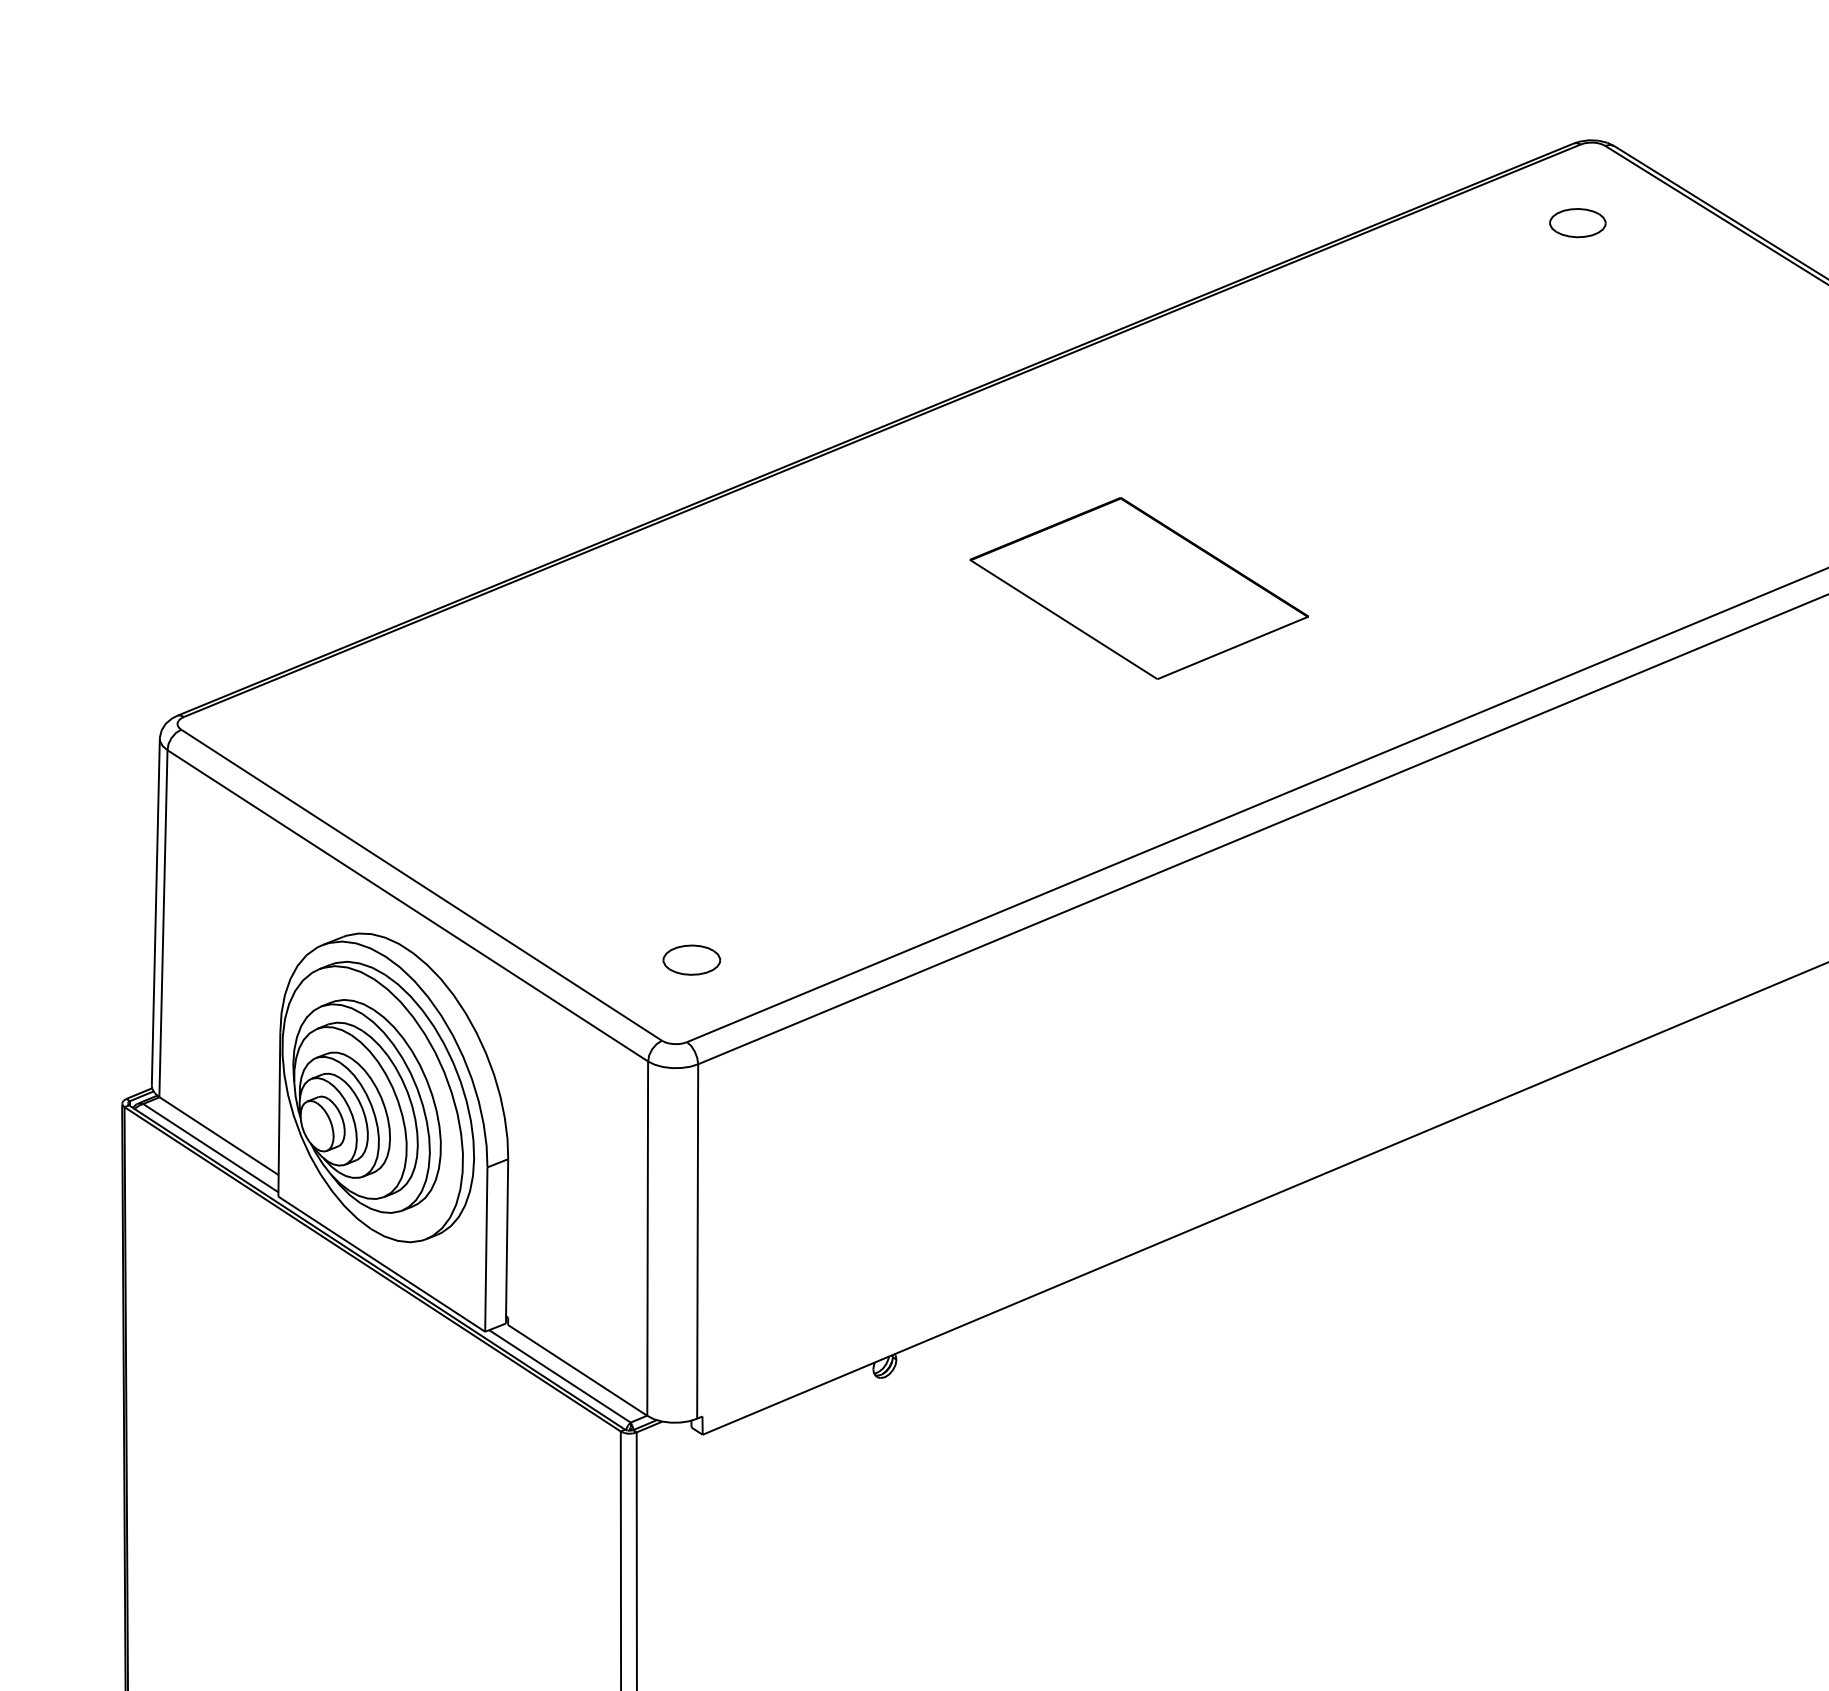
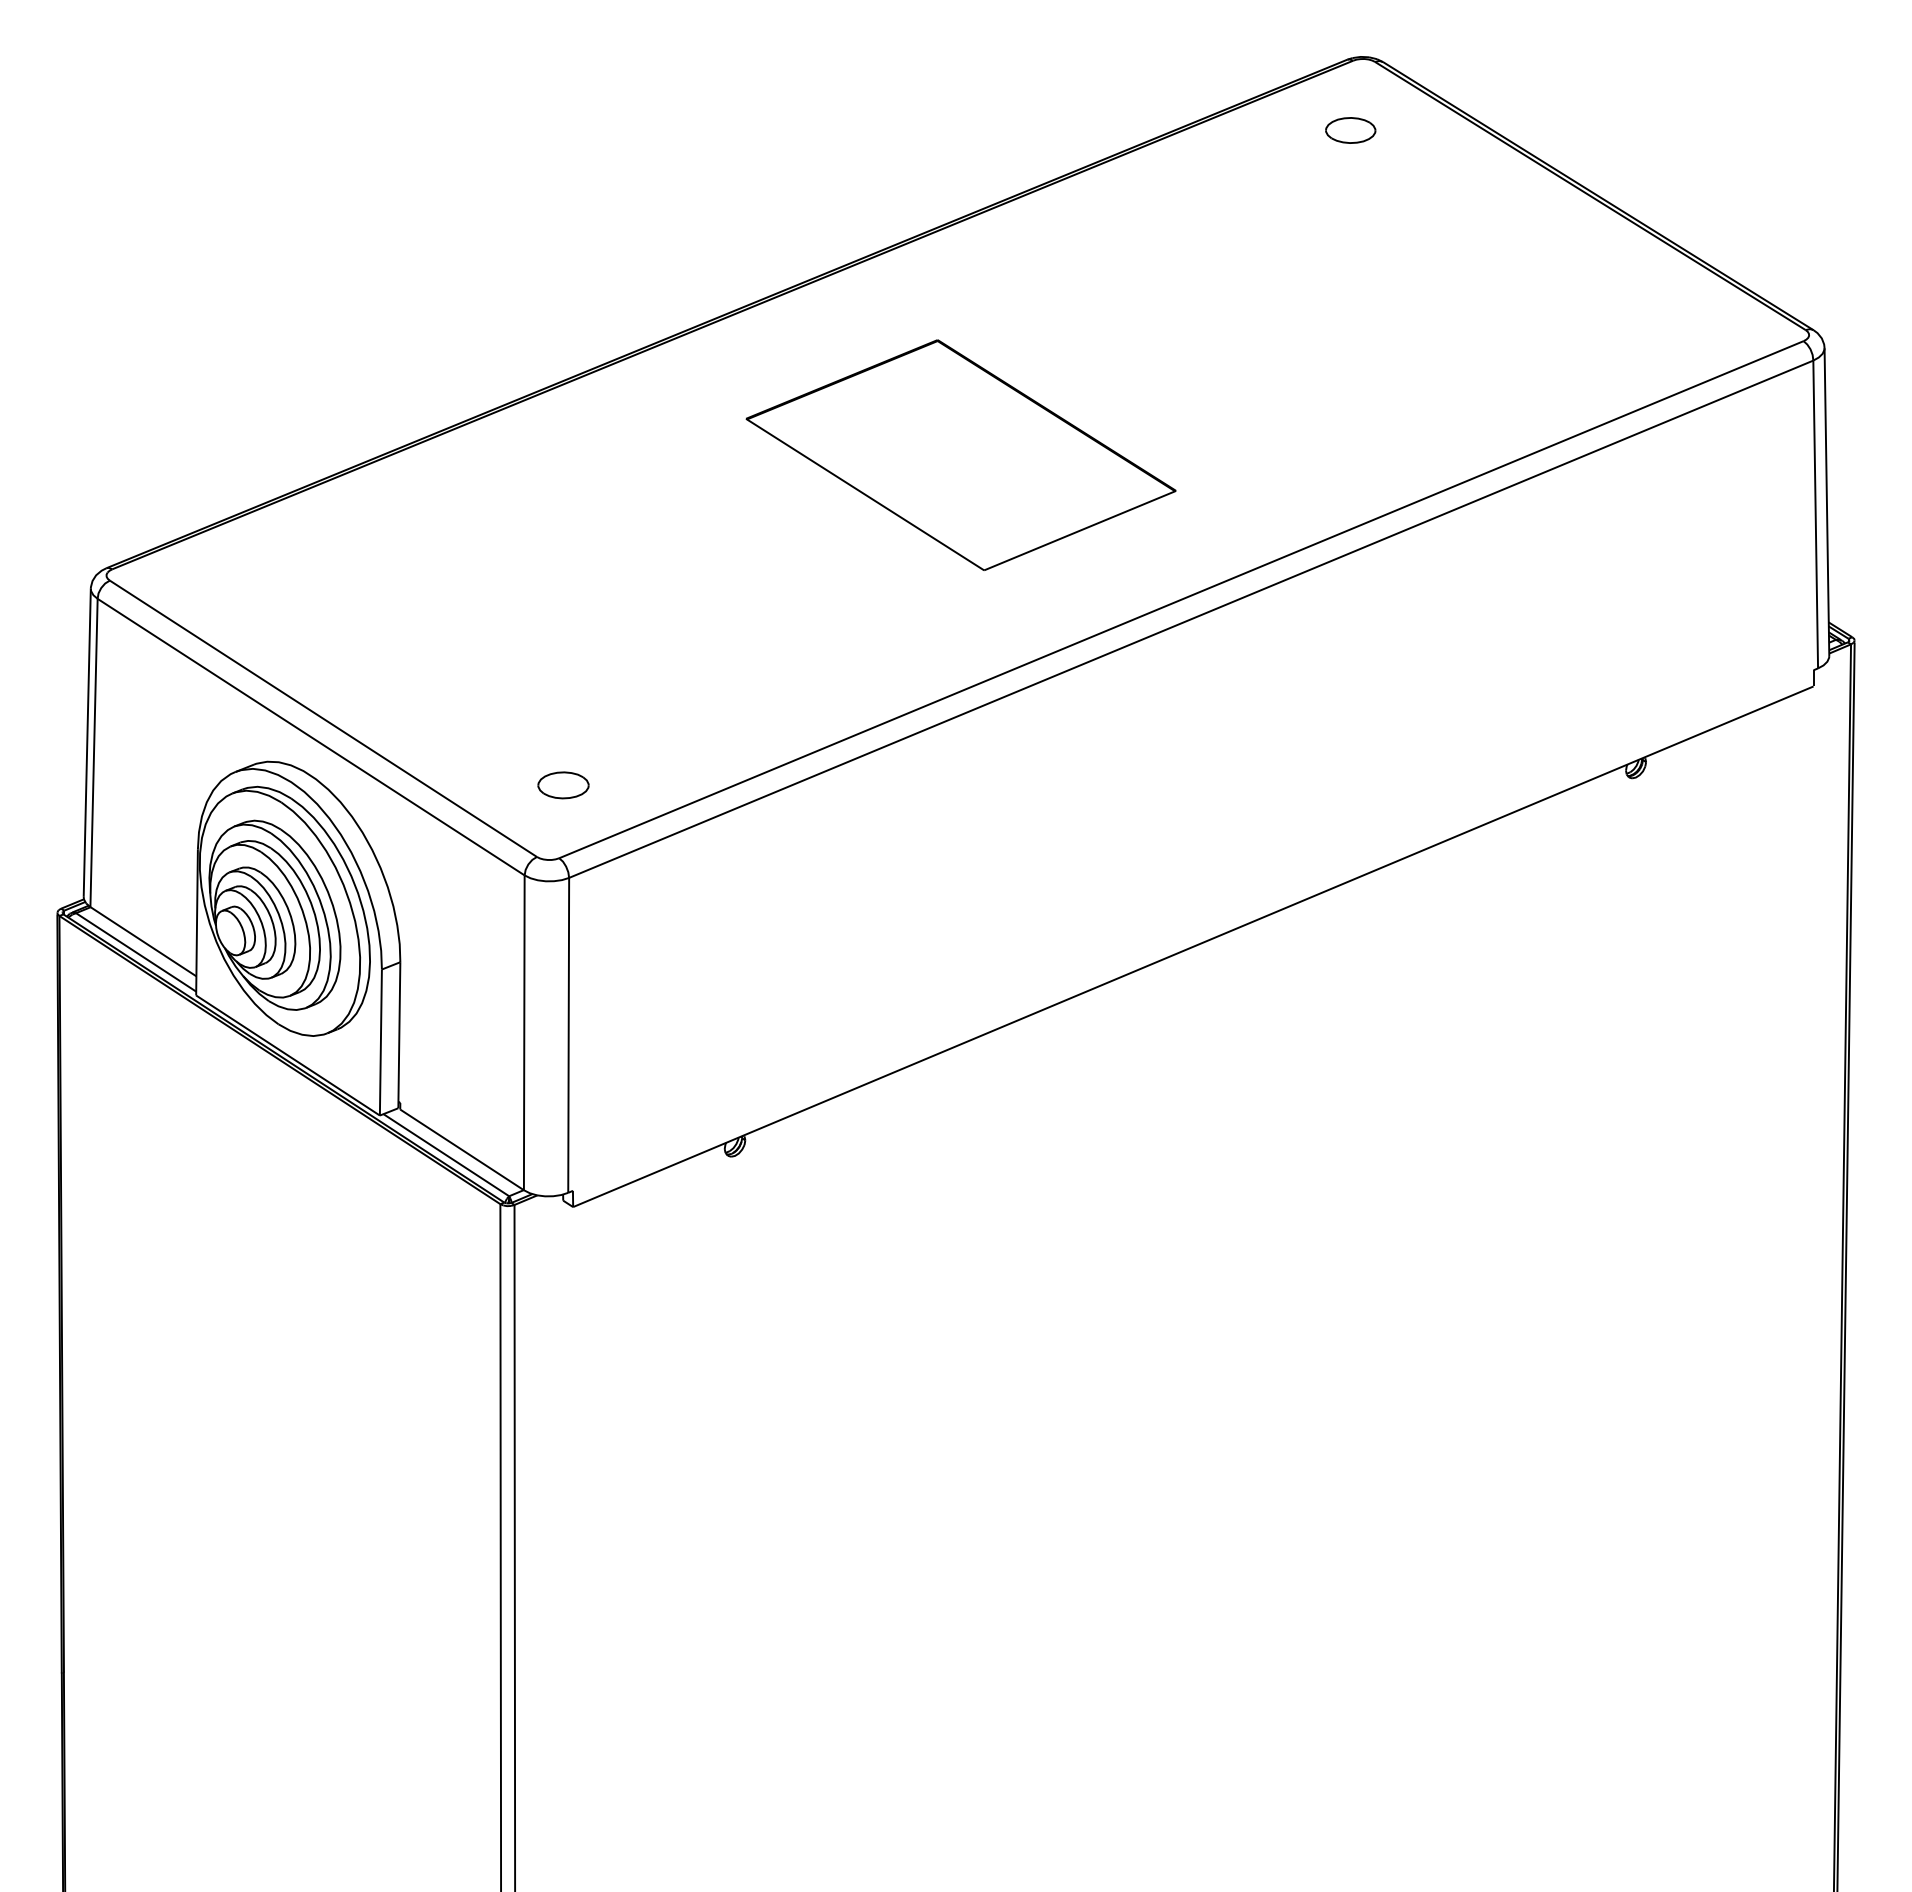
part: (1138, 587) -> (960, 454), size x1.43

